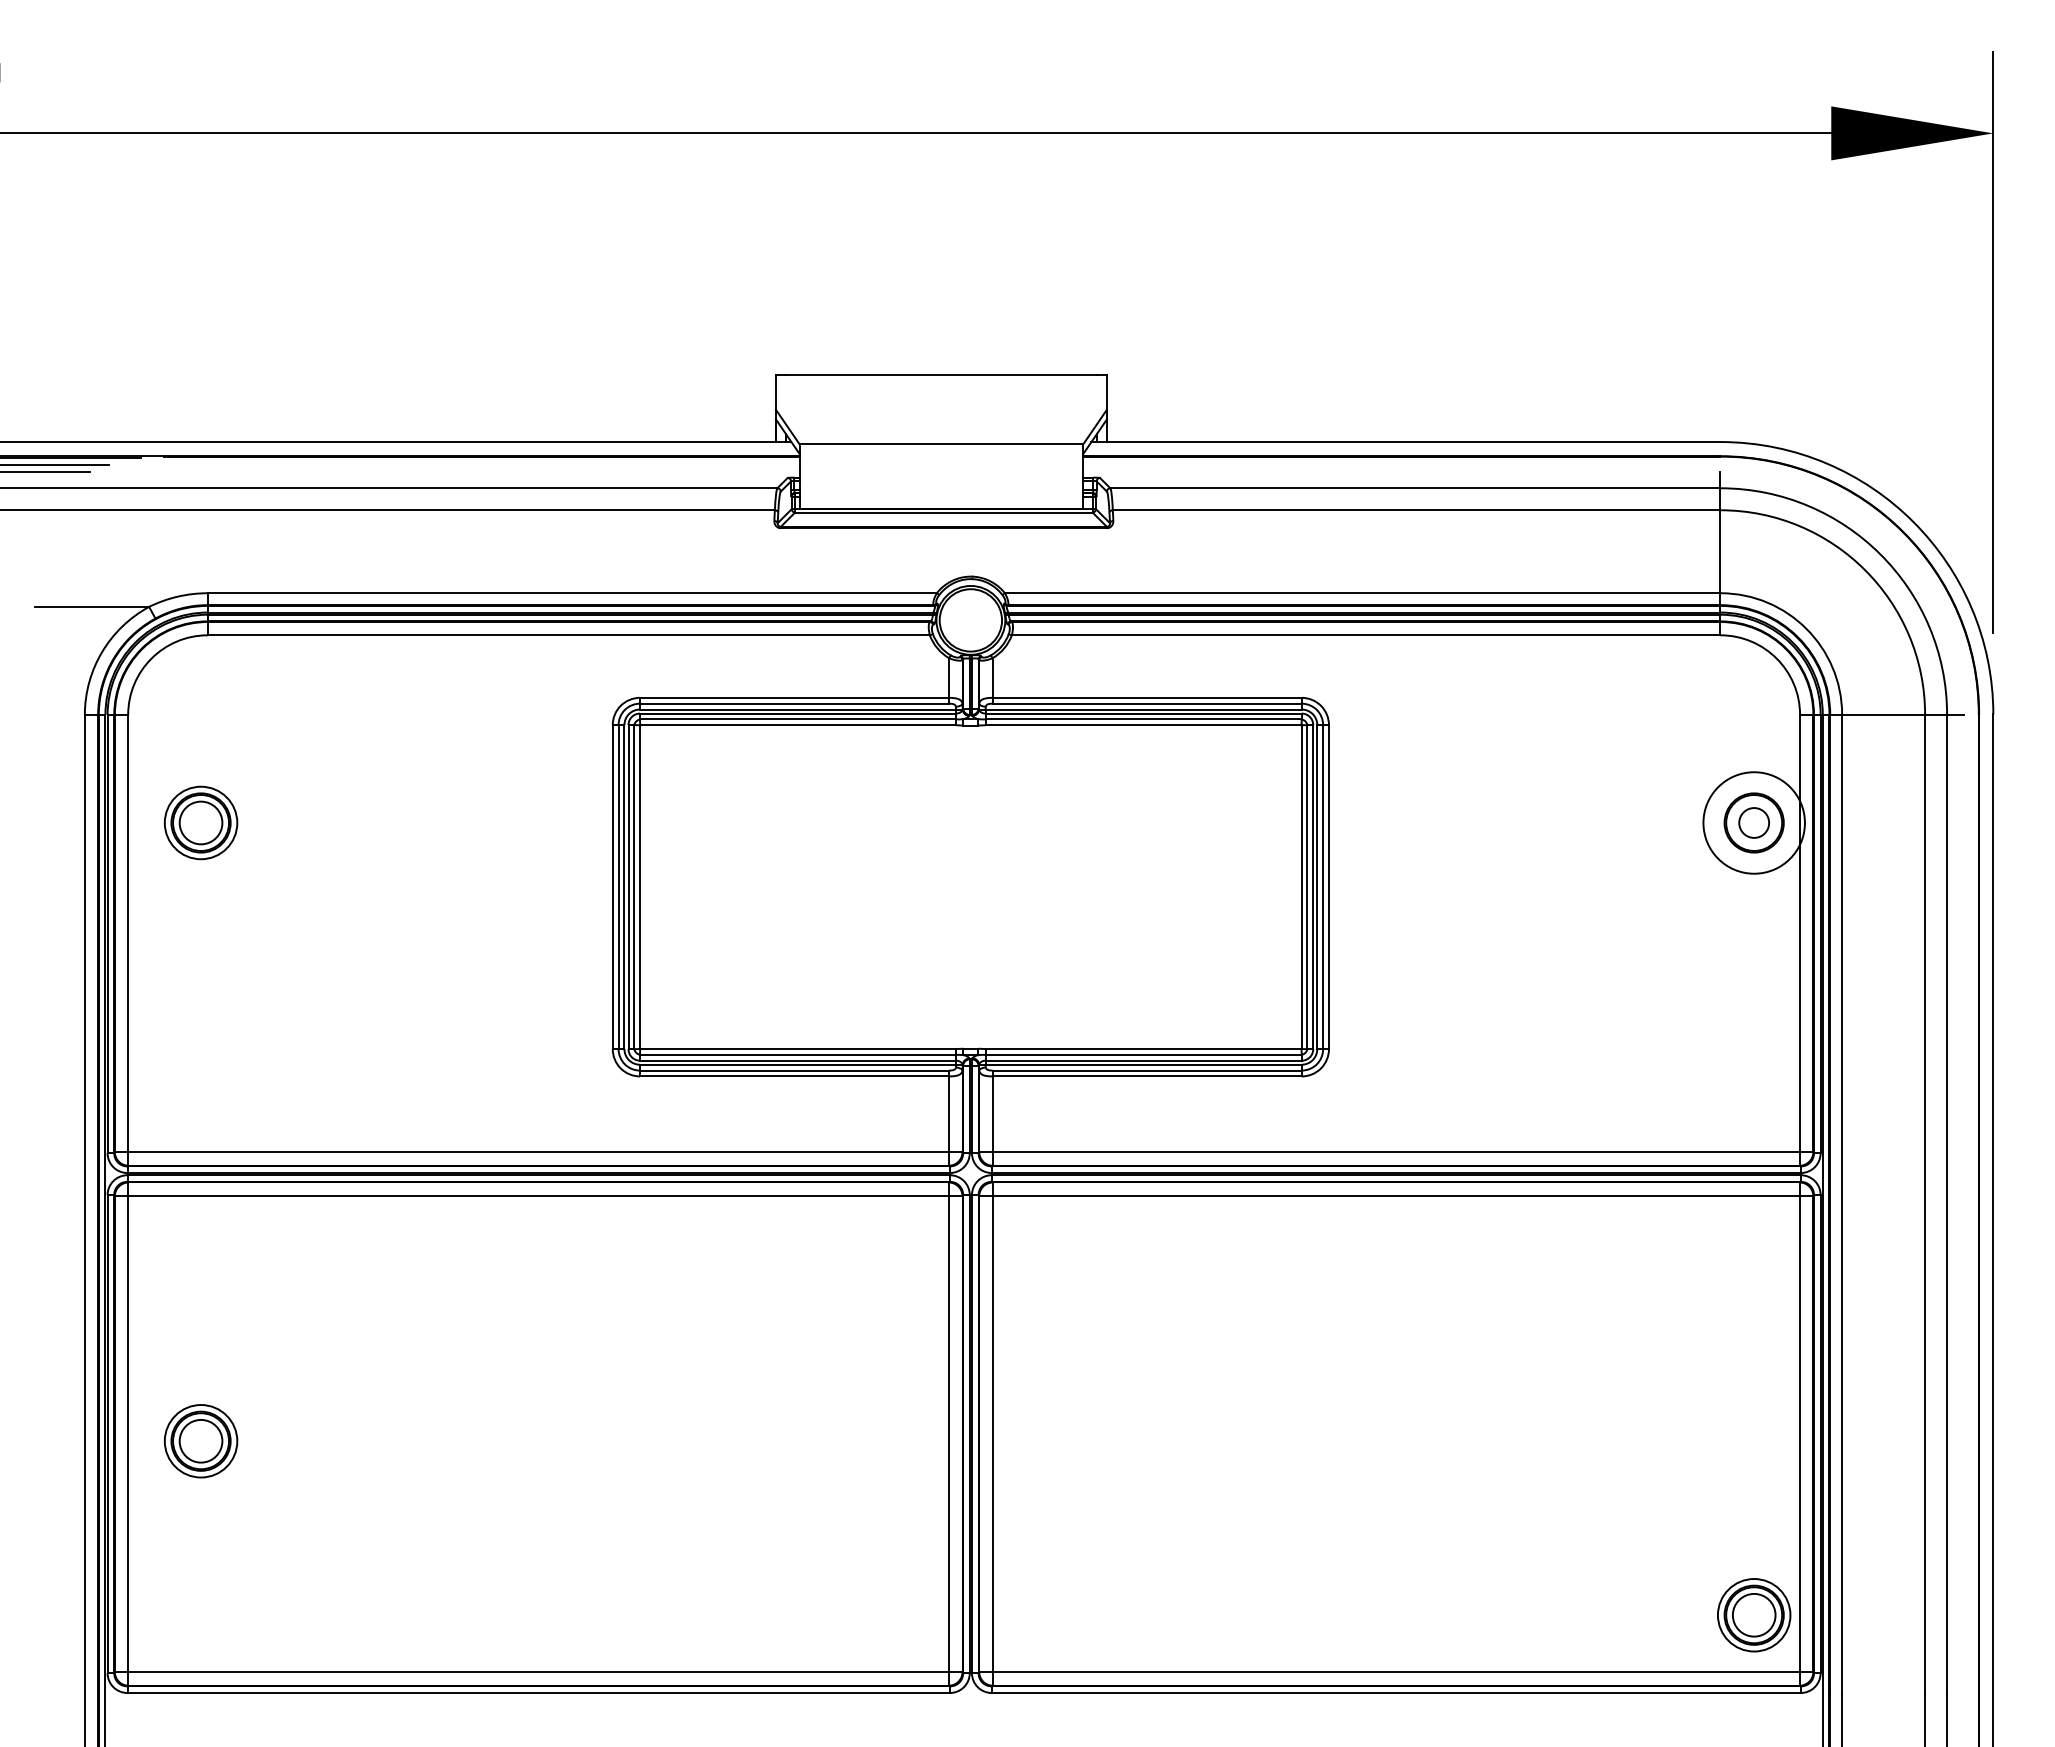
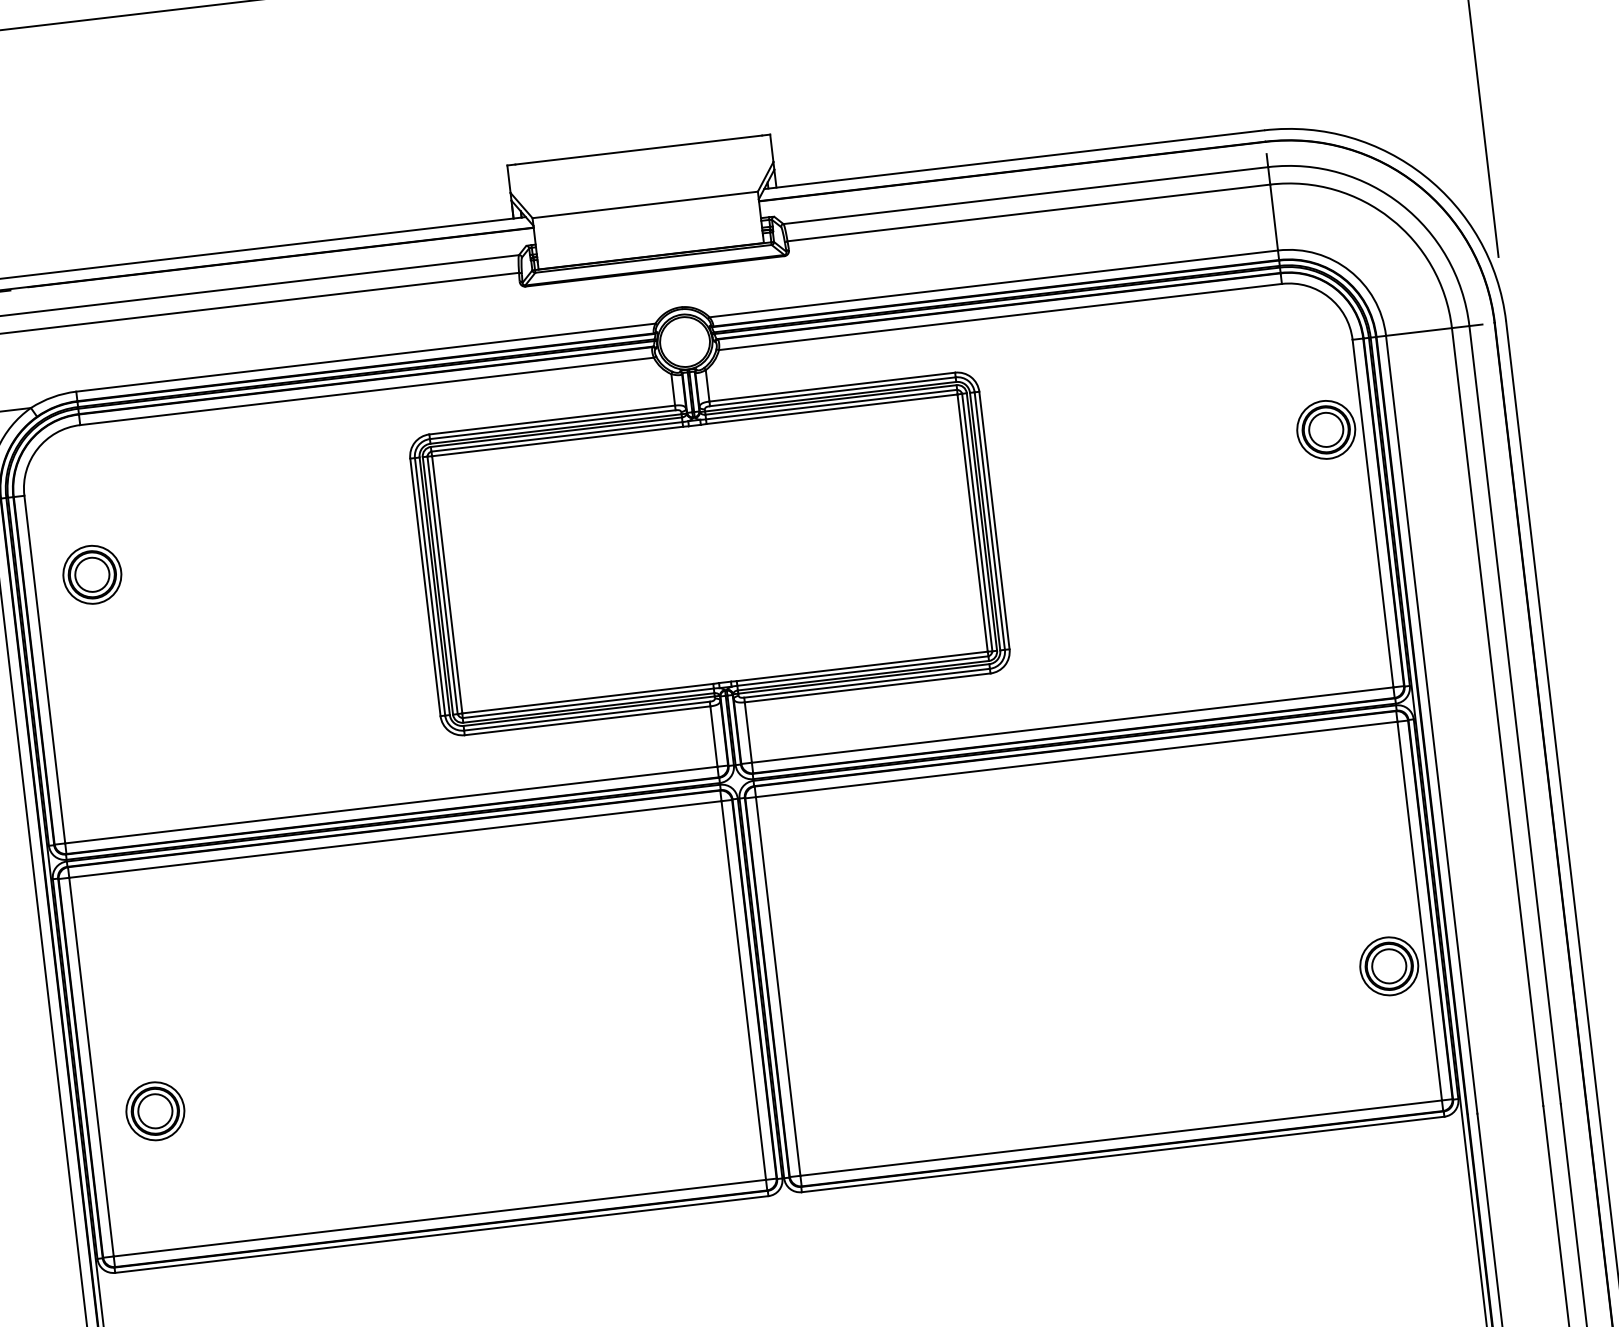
circle: (1753, 822) -> (1325, 429), size x0.71
circle: (1753, 822) -> (1325, 429), size x1.43
part: (200, 1441) -> (154, 1111), moved
part: (1754, 1615) -> (1389, 966), moved

